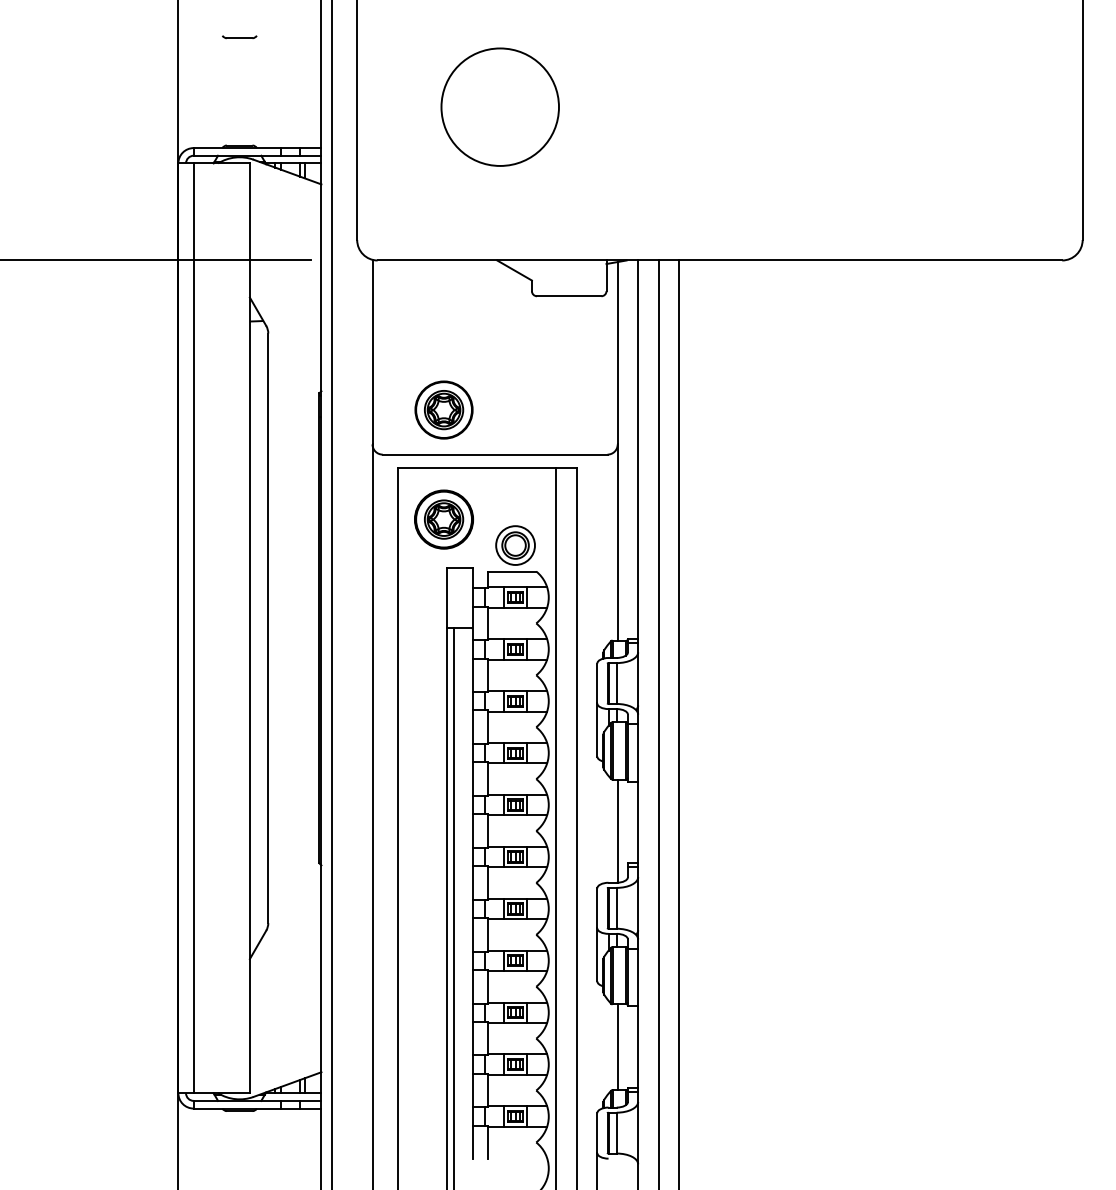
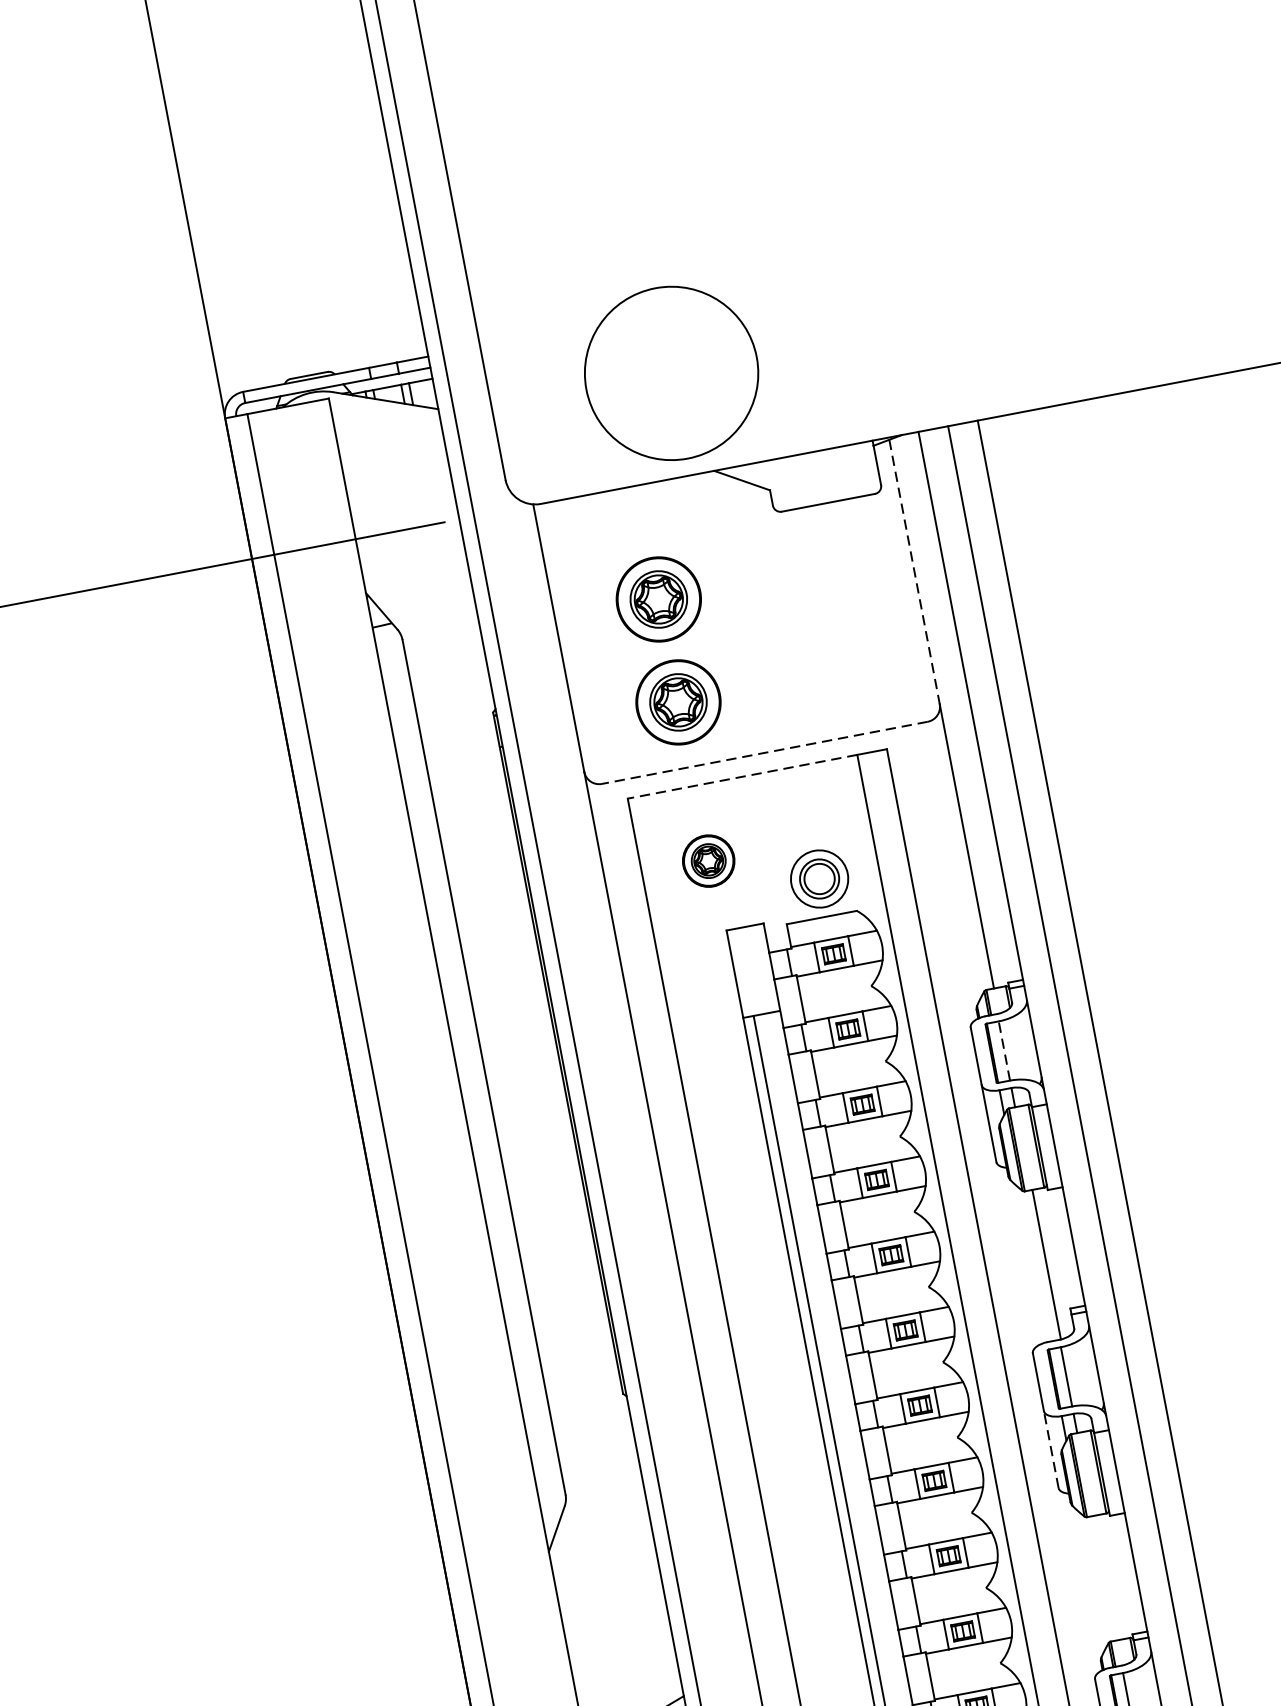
part: (239, 37) -> (278, 218), removed
circle: (499, 106) -> (670, 372), moved
part: (443, 338) -> (657, 598), added
line: (617, 353) -> (914, 572), solid -> dashed
line: (494, 454) -> (763, 752), solid -> dashed
line: (476, 467) -> (741, 776), solid -> dashed
part: (443, 519) -> (707, 861), size x0.6
line: (616, 683) -> (1004, 1051), solid -> dashed
line: (597, 954) -> (1051, 1449), solid -> dashed
line: (617, 1047) -> (1106, 1578), removed

